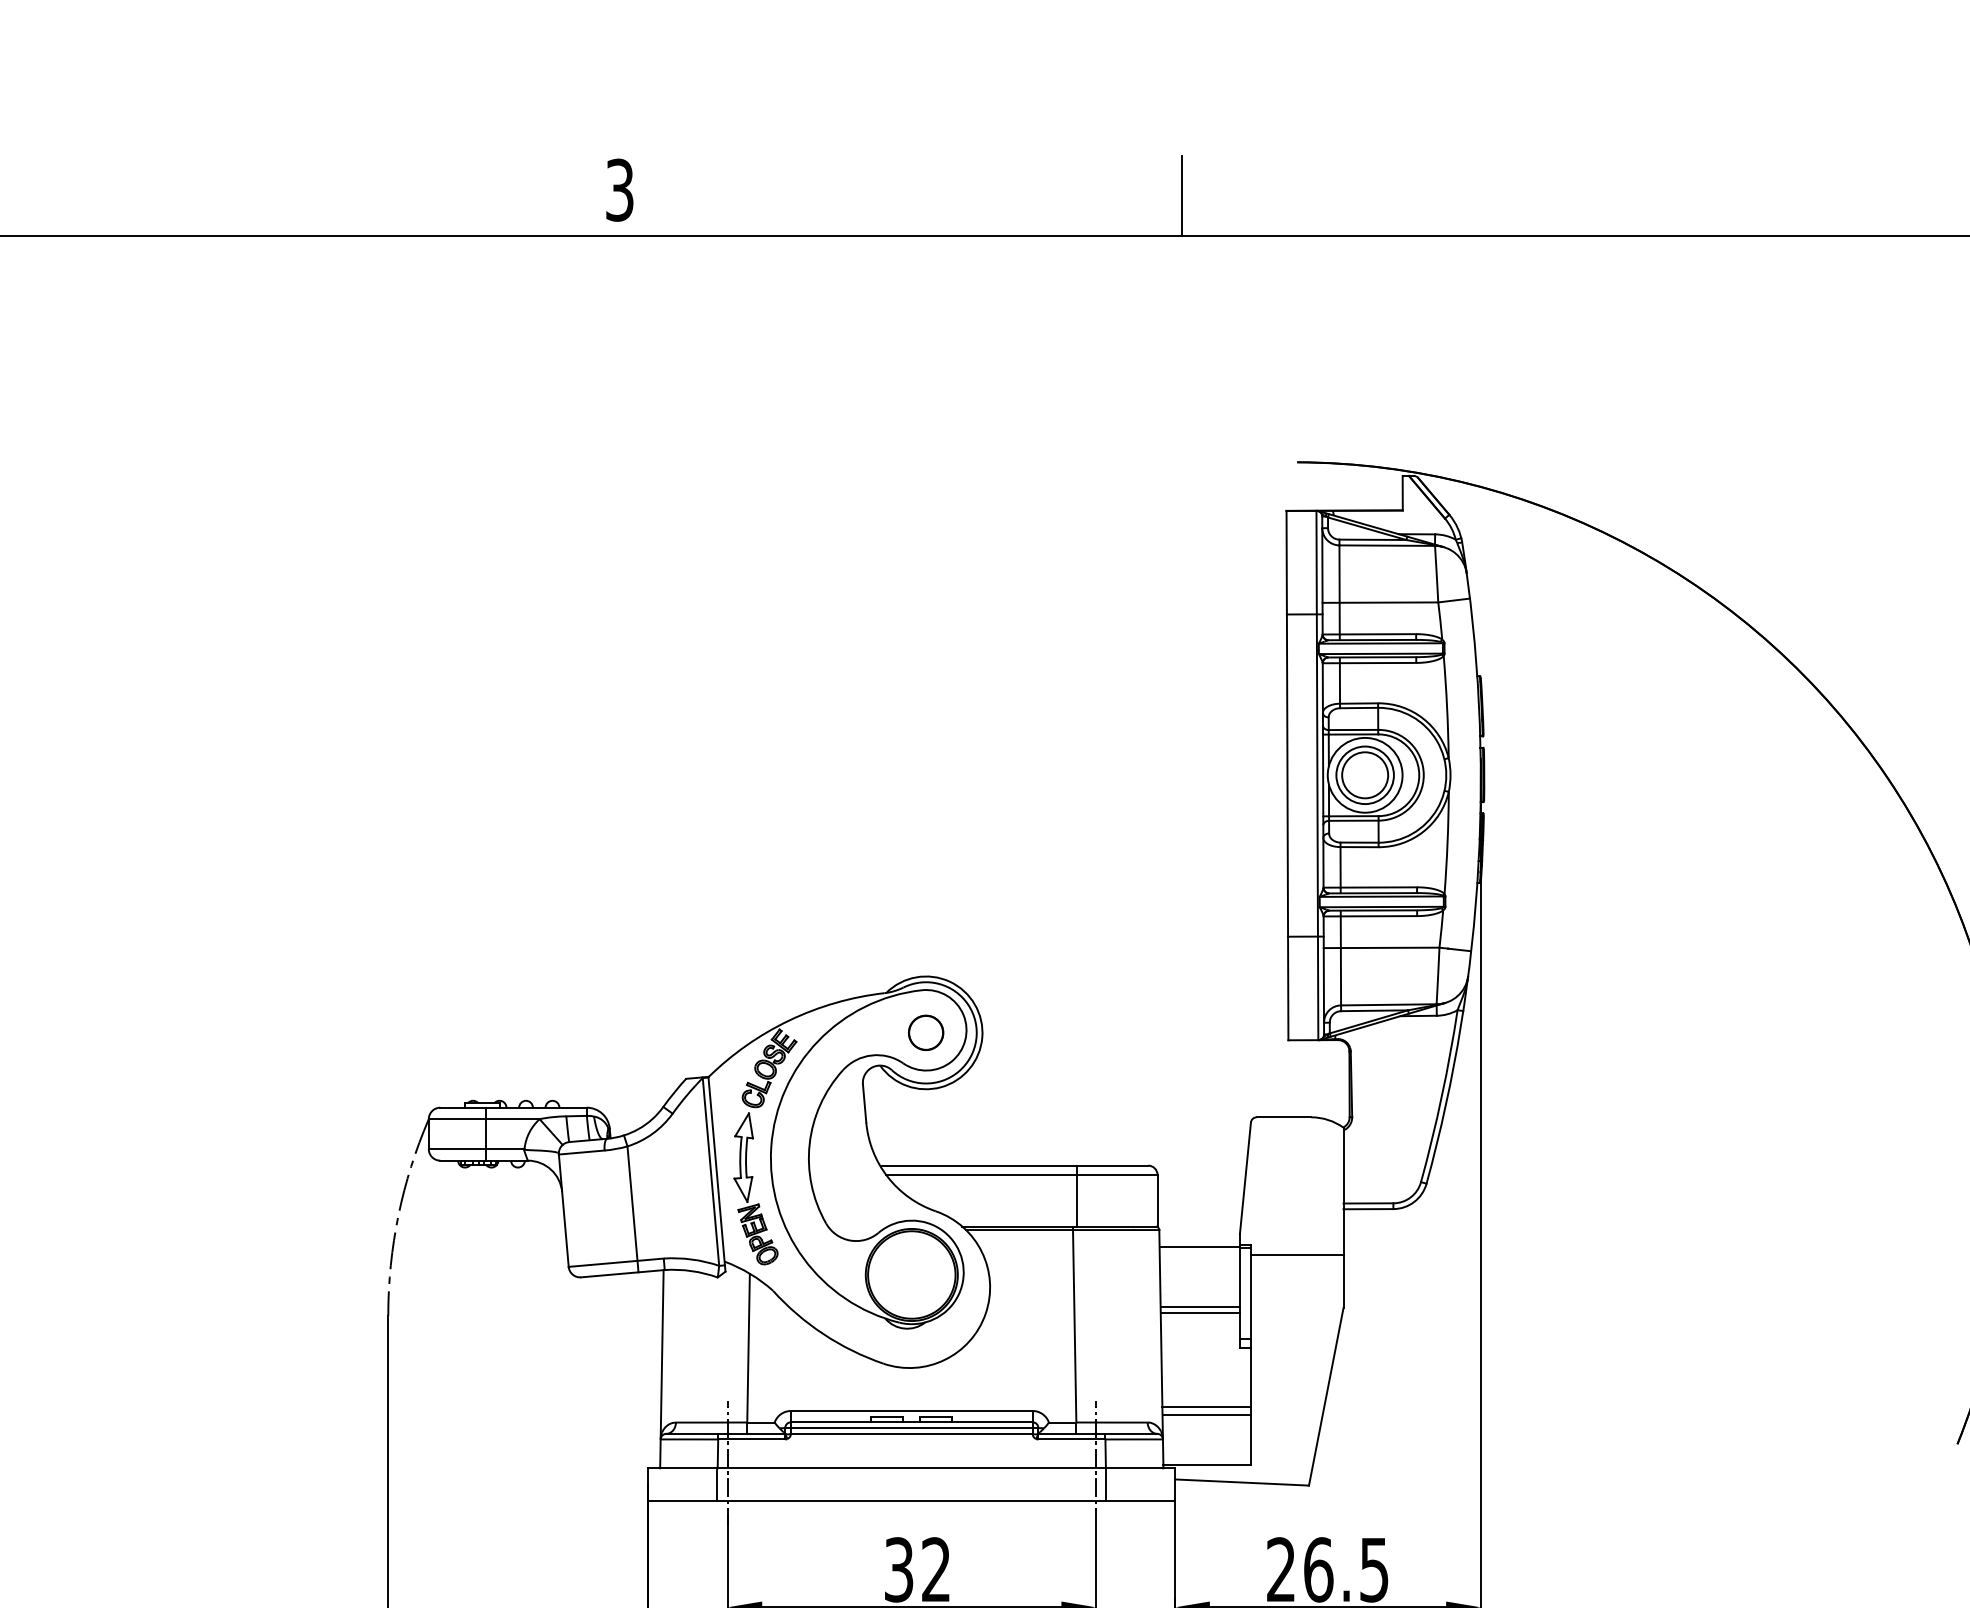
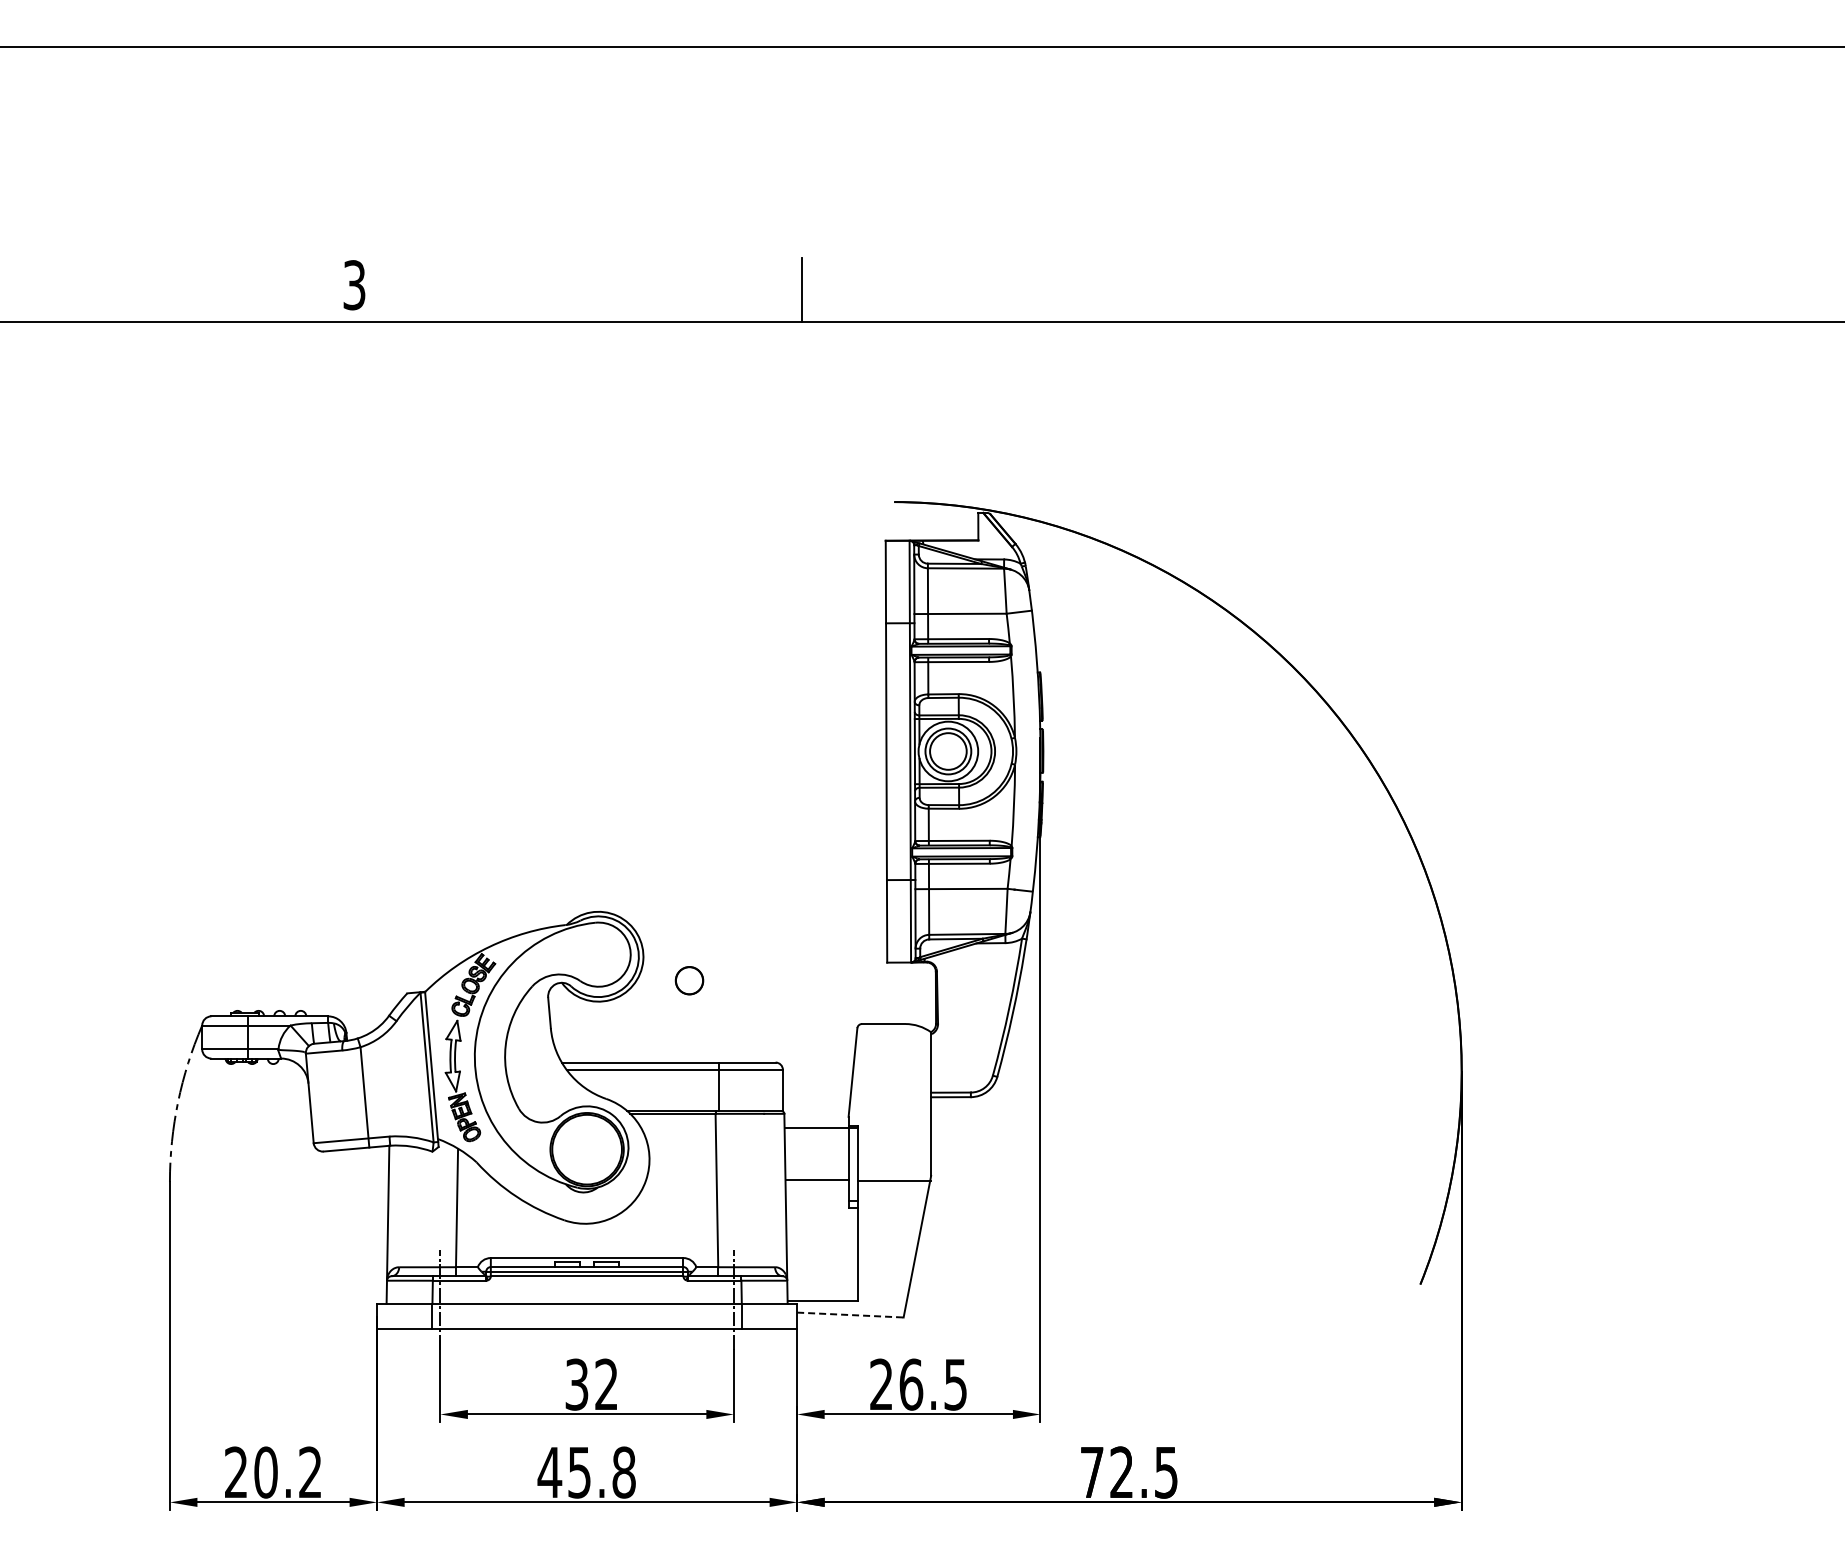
part: (926, 1032) -> (689, 980), moved
line: (1297, 1255) -> (894, 1181), moved
line: (1199, 1307) -> (816, 1175), removed
line: (1205, 1406) -> (821, 1254), removed
line: (1205, 1415) -> (821, 1261), removed
line: (1242, 1483) -> (850, 1315), solid -> dashed

